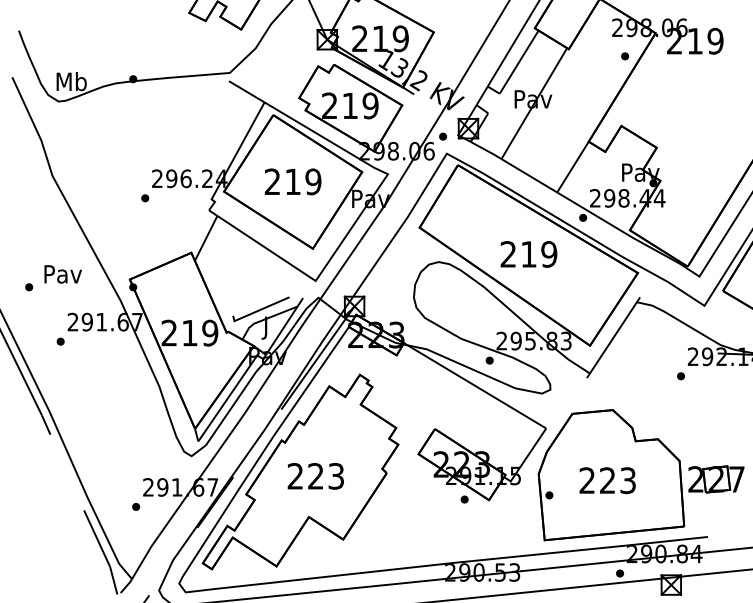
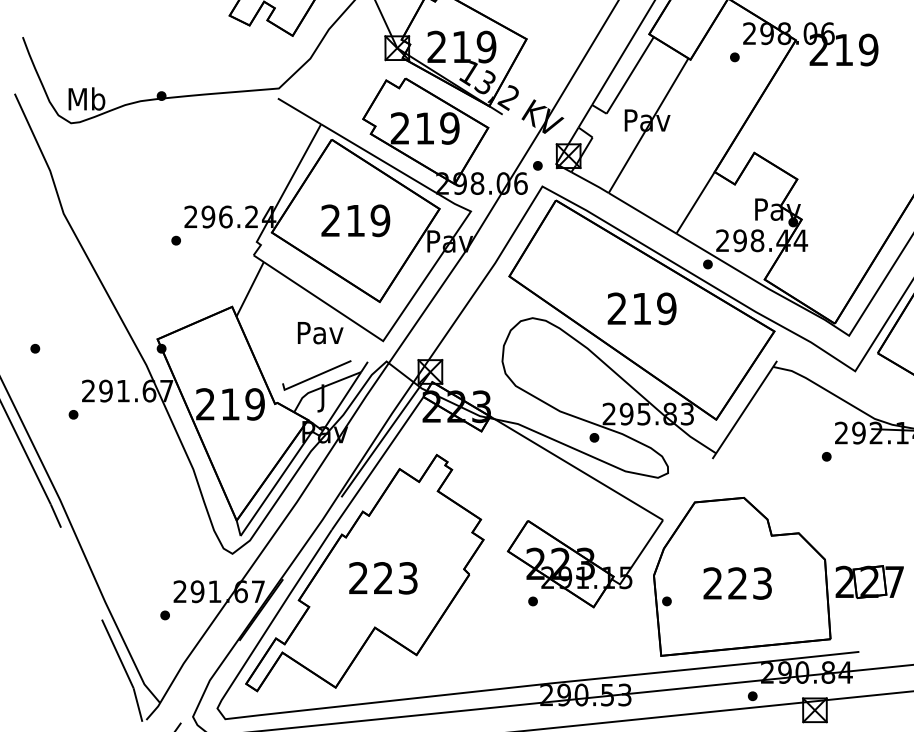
part: (624, 56) -> (734, 57), moved
text: (63, 274) -> (320, 333), moved
part: (464, 499) -> (532, 601), moved

